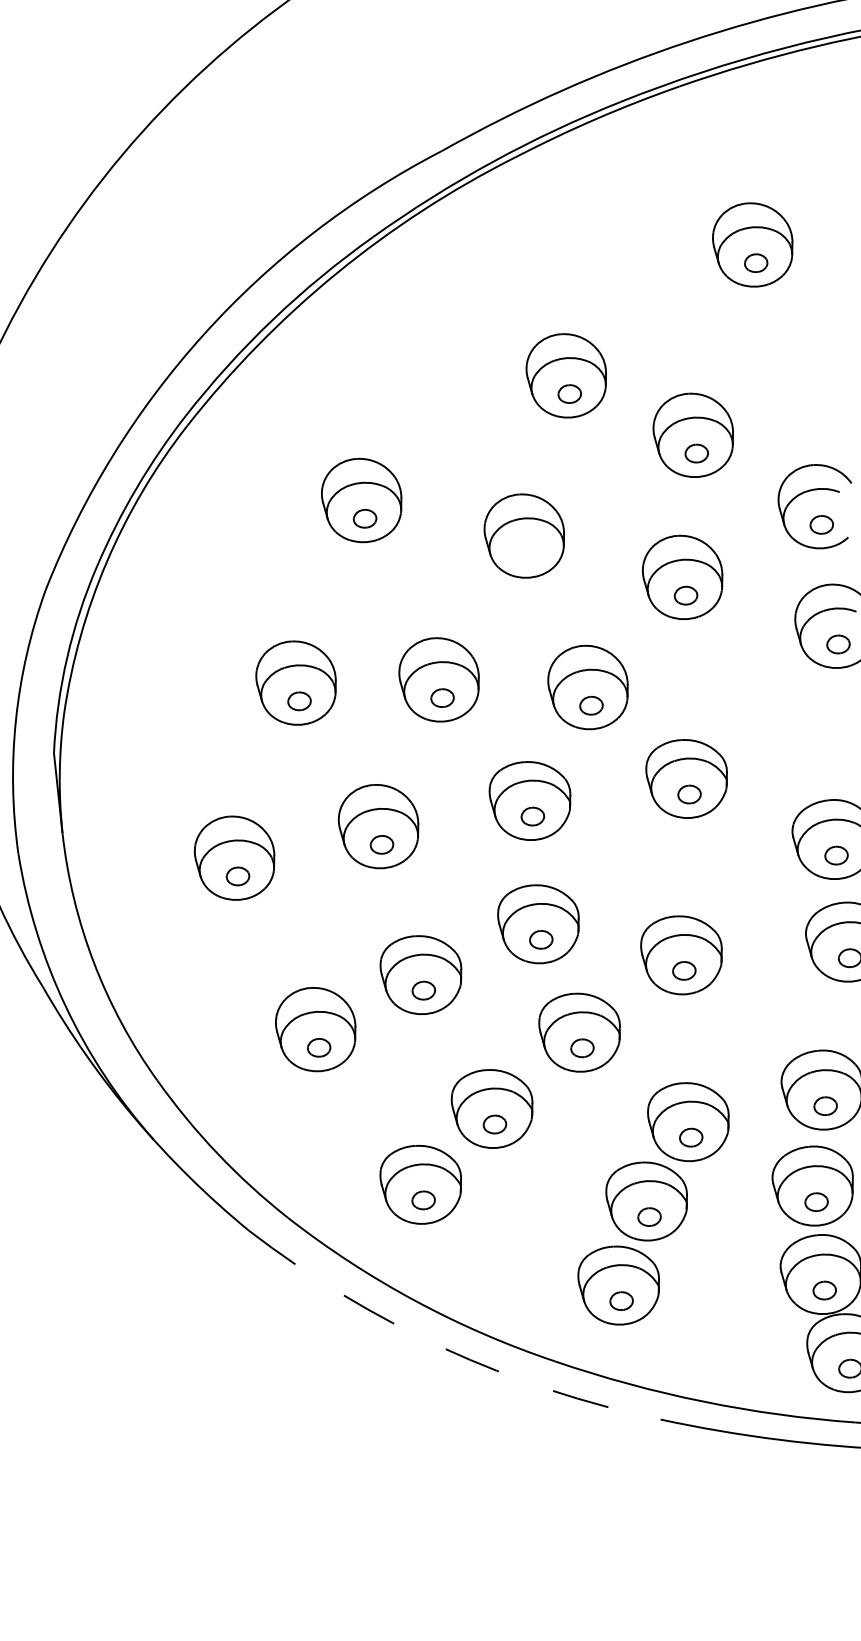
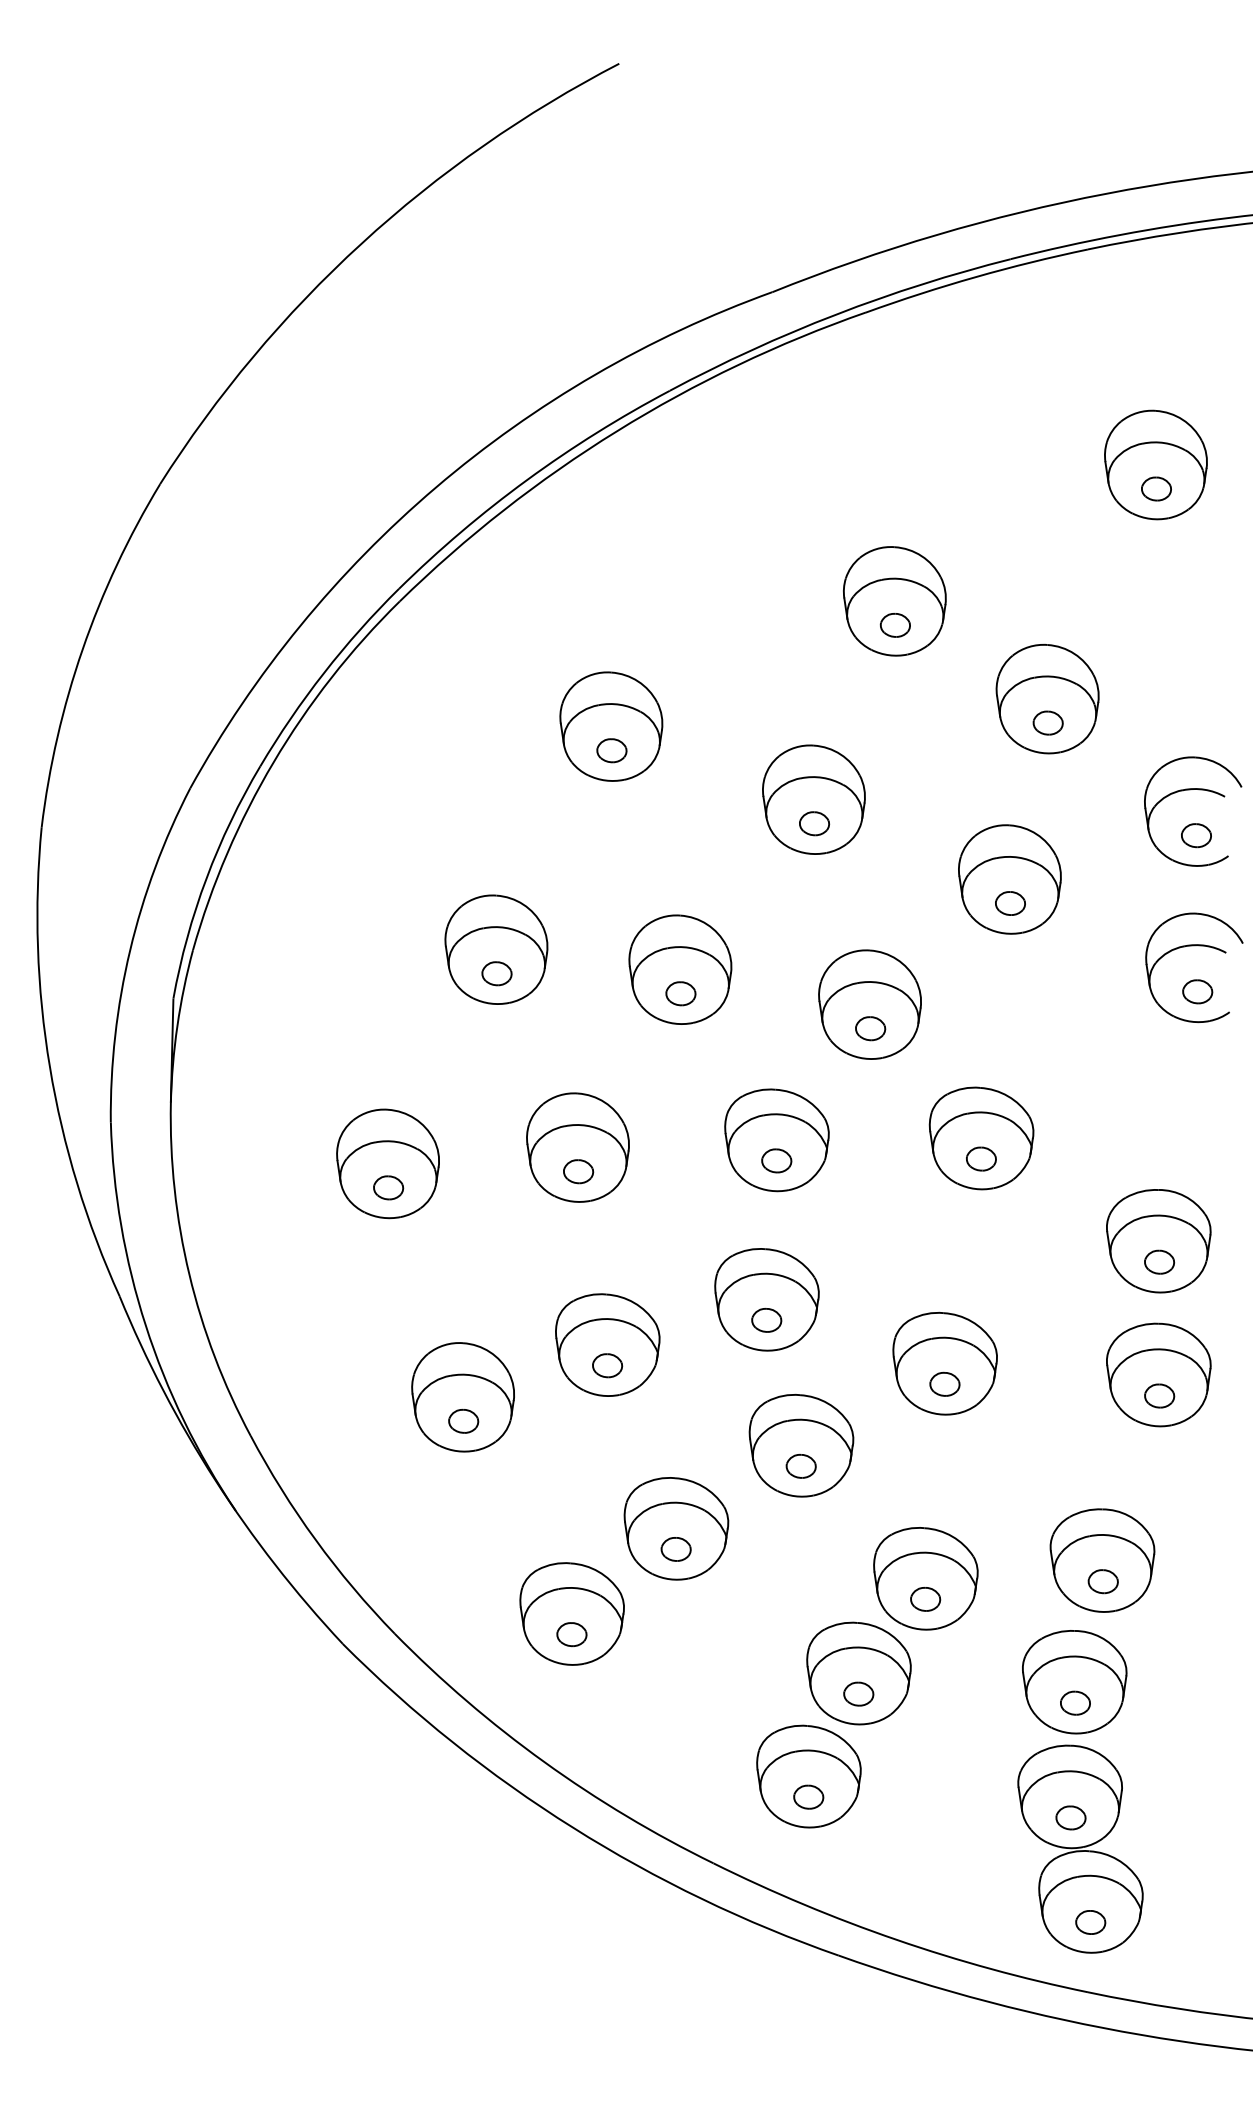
part: (527, 554) -> (814, 823), added
arc: (444, 1348) -> (573, 1827), dashed -> solid

